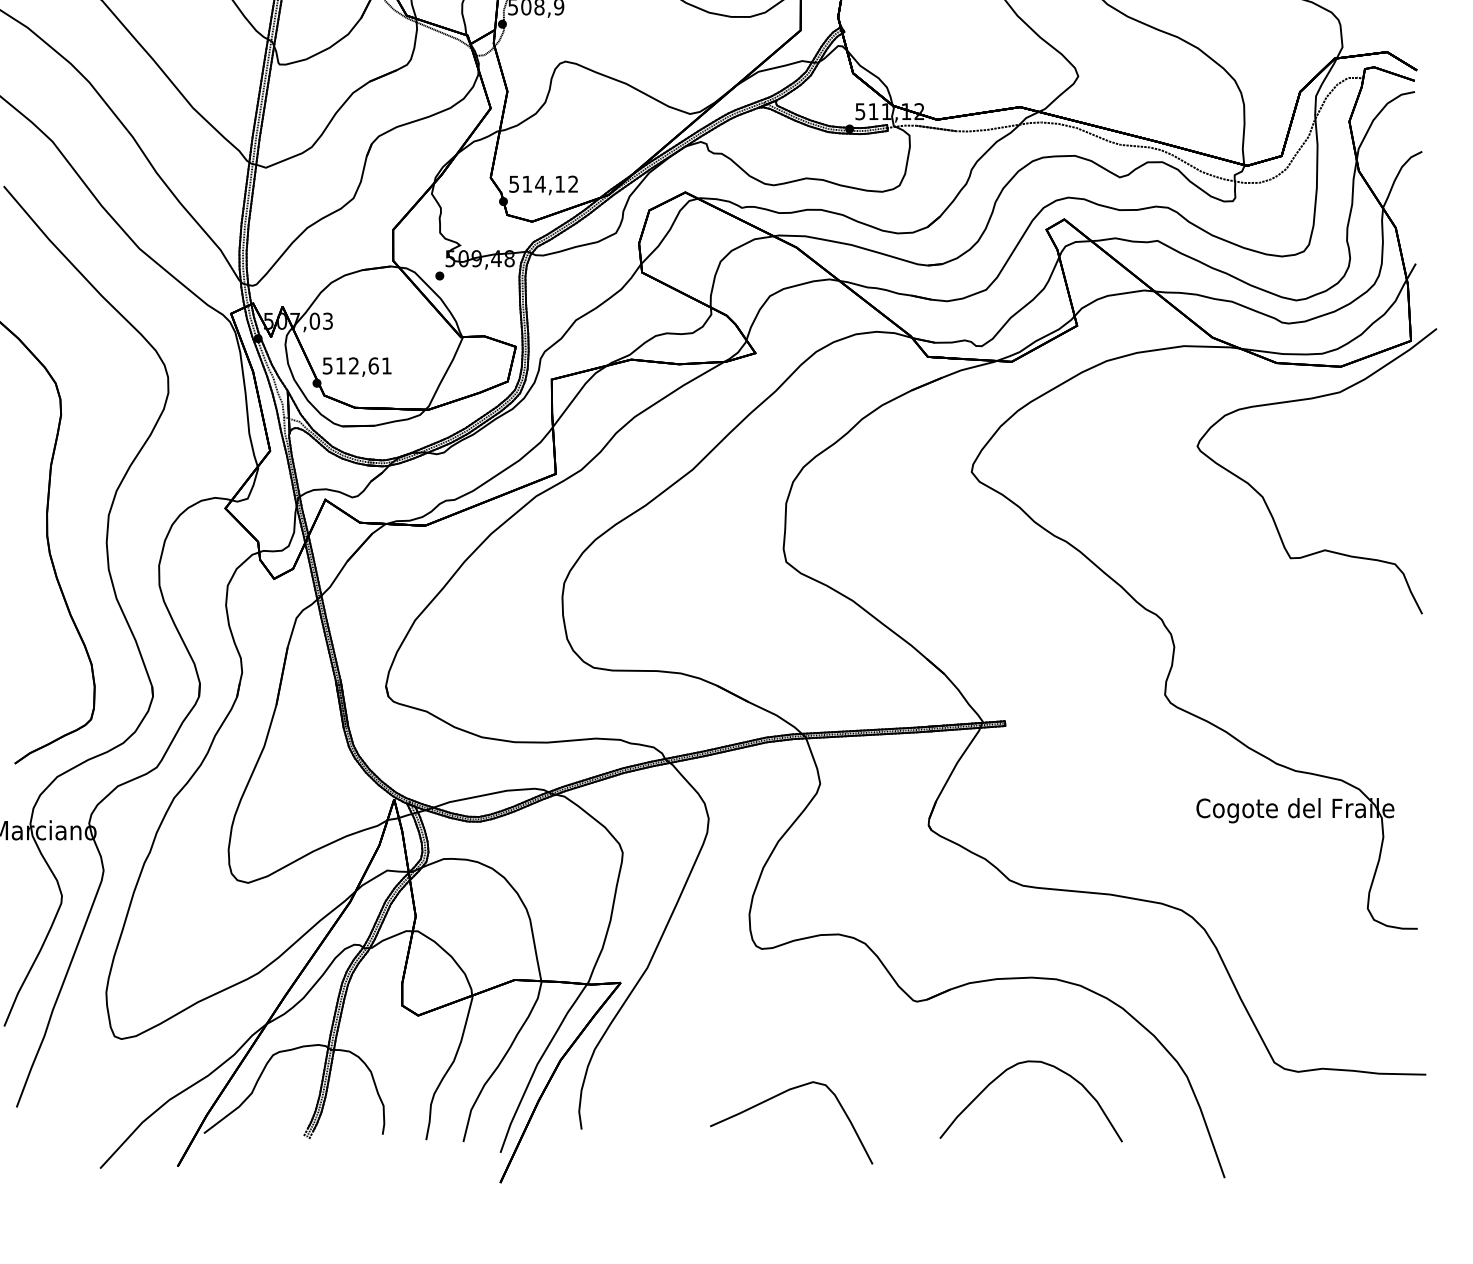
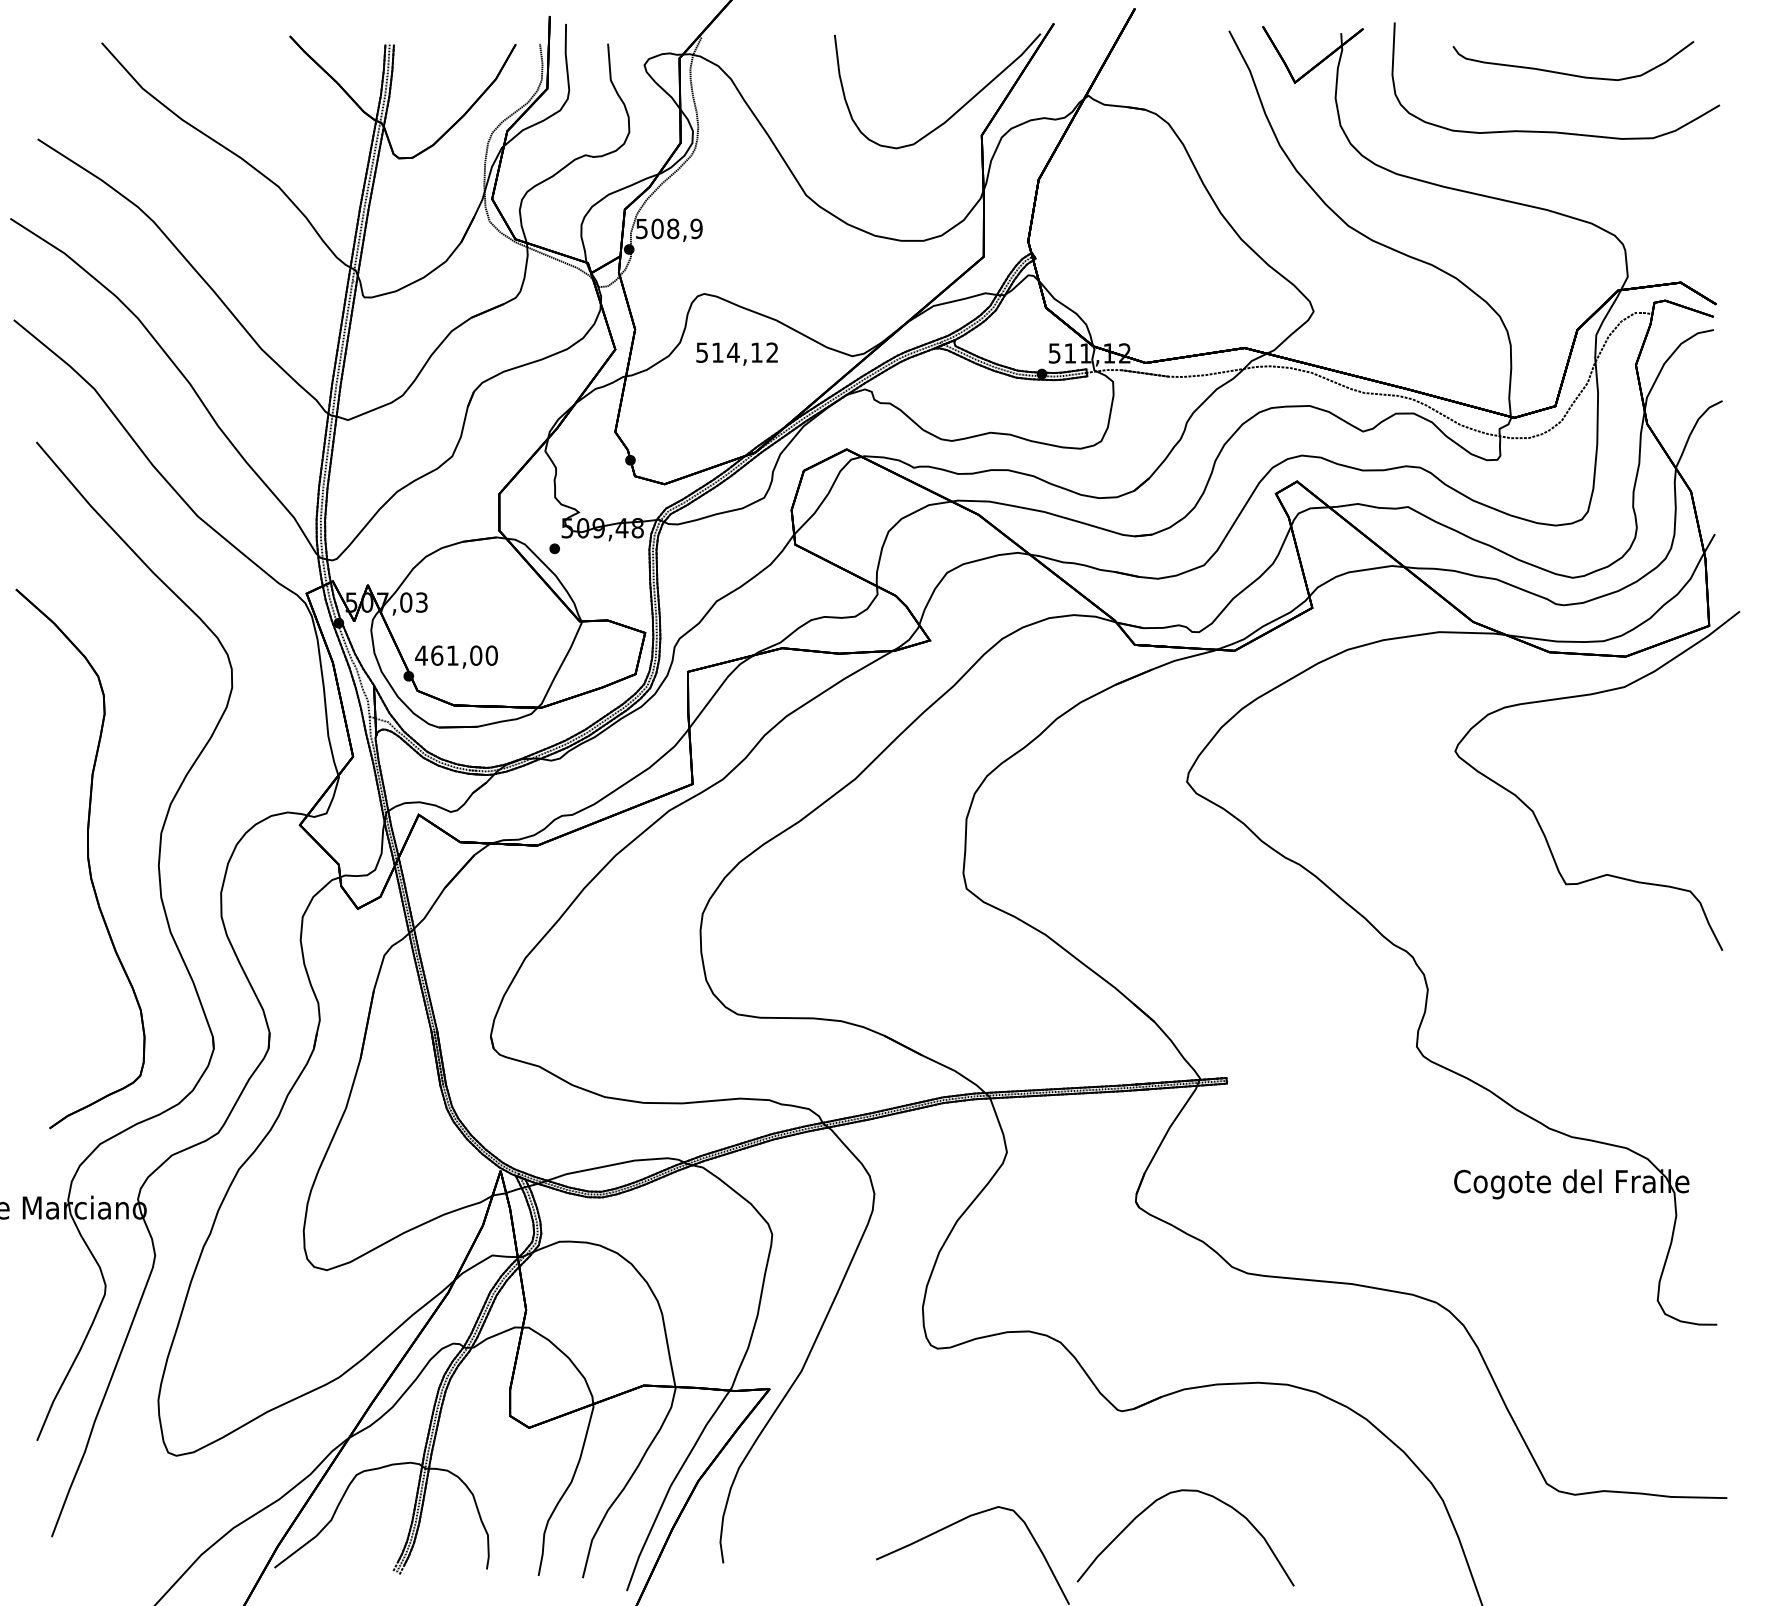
text: (543, 184) -> (736, 353), moved
text: (357, 365) -> (456, 655), 512,61 -> 461,00
curve: (1011, 1068) -> (1162, 1498), moved

